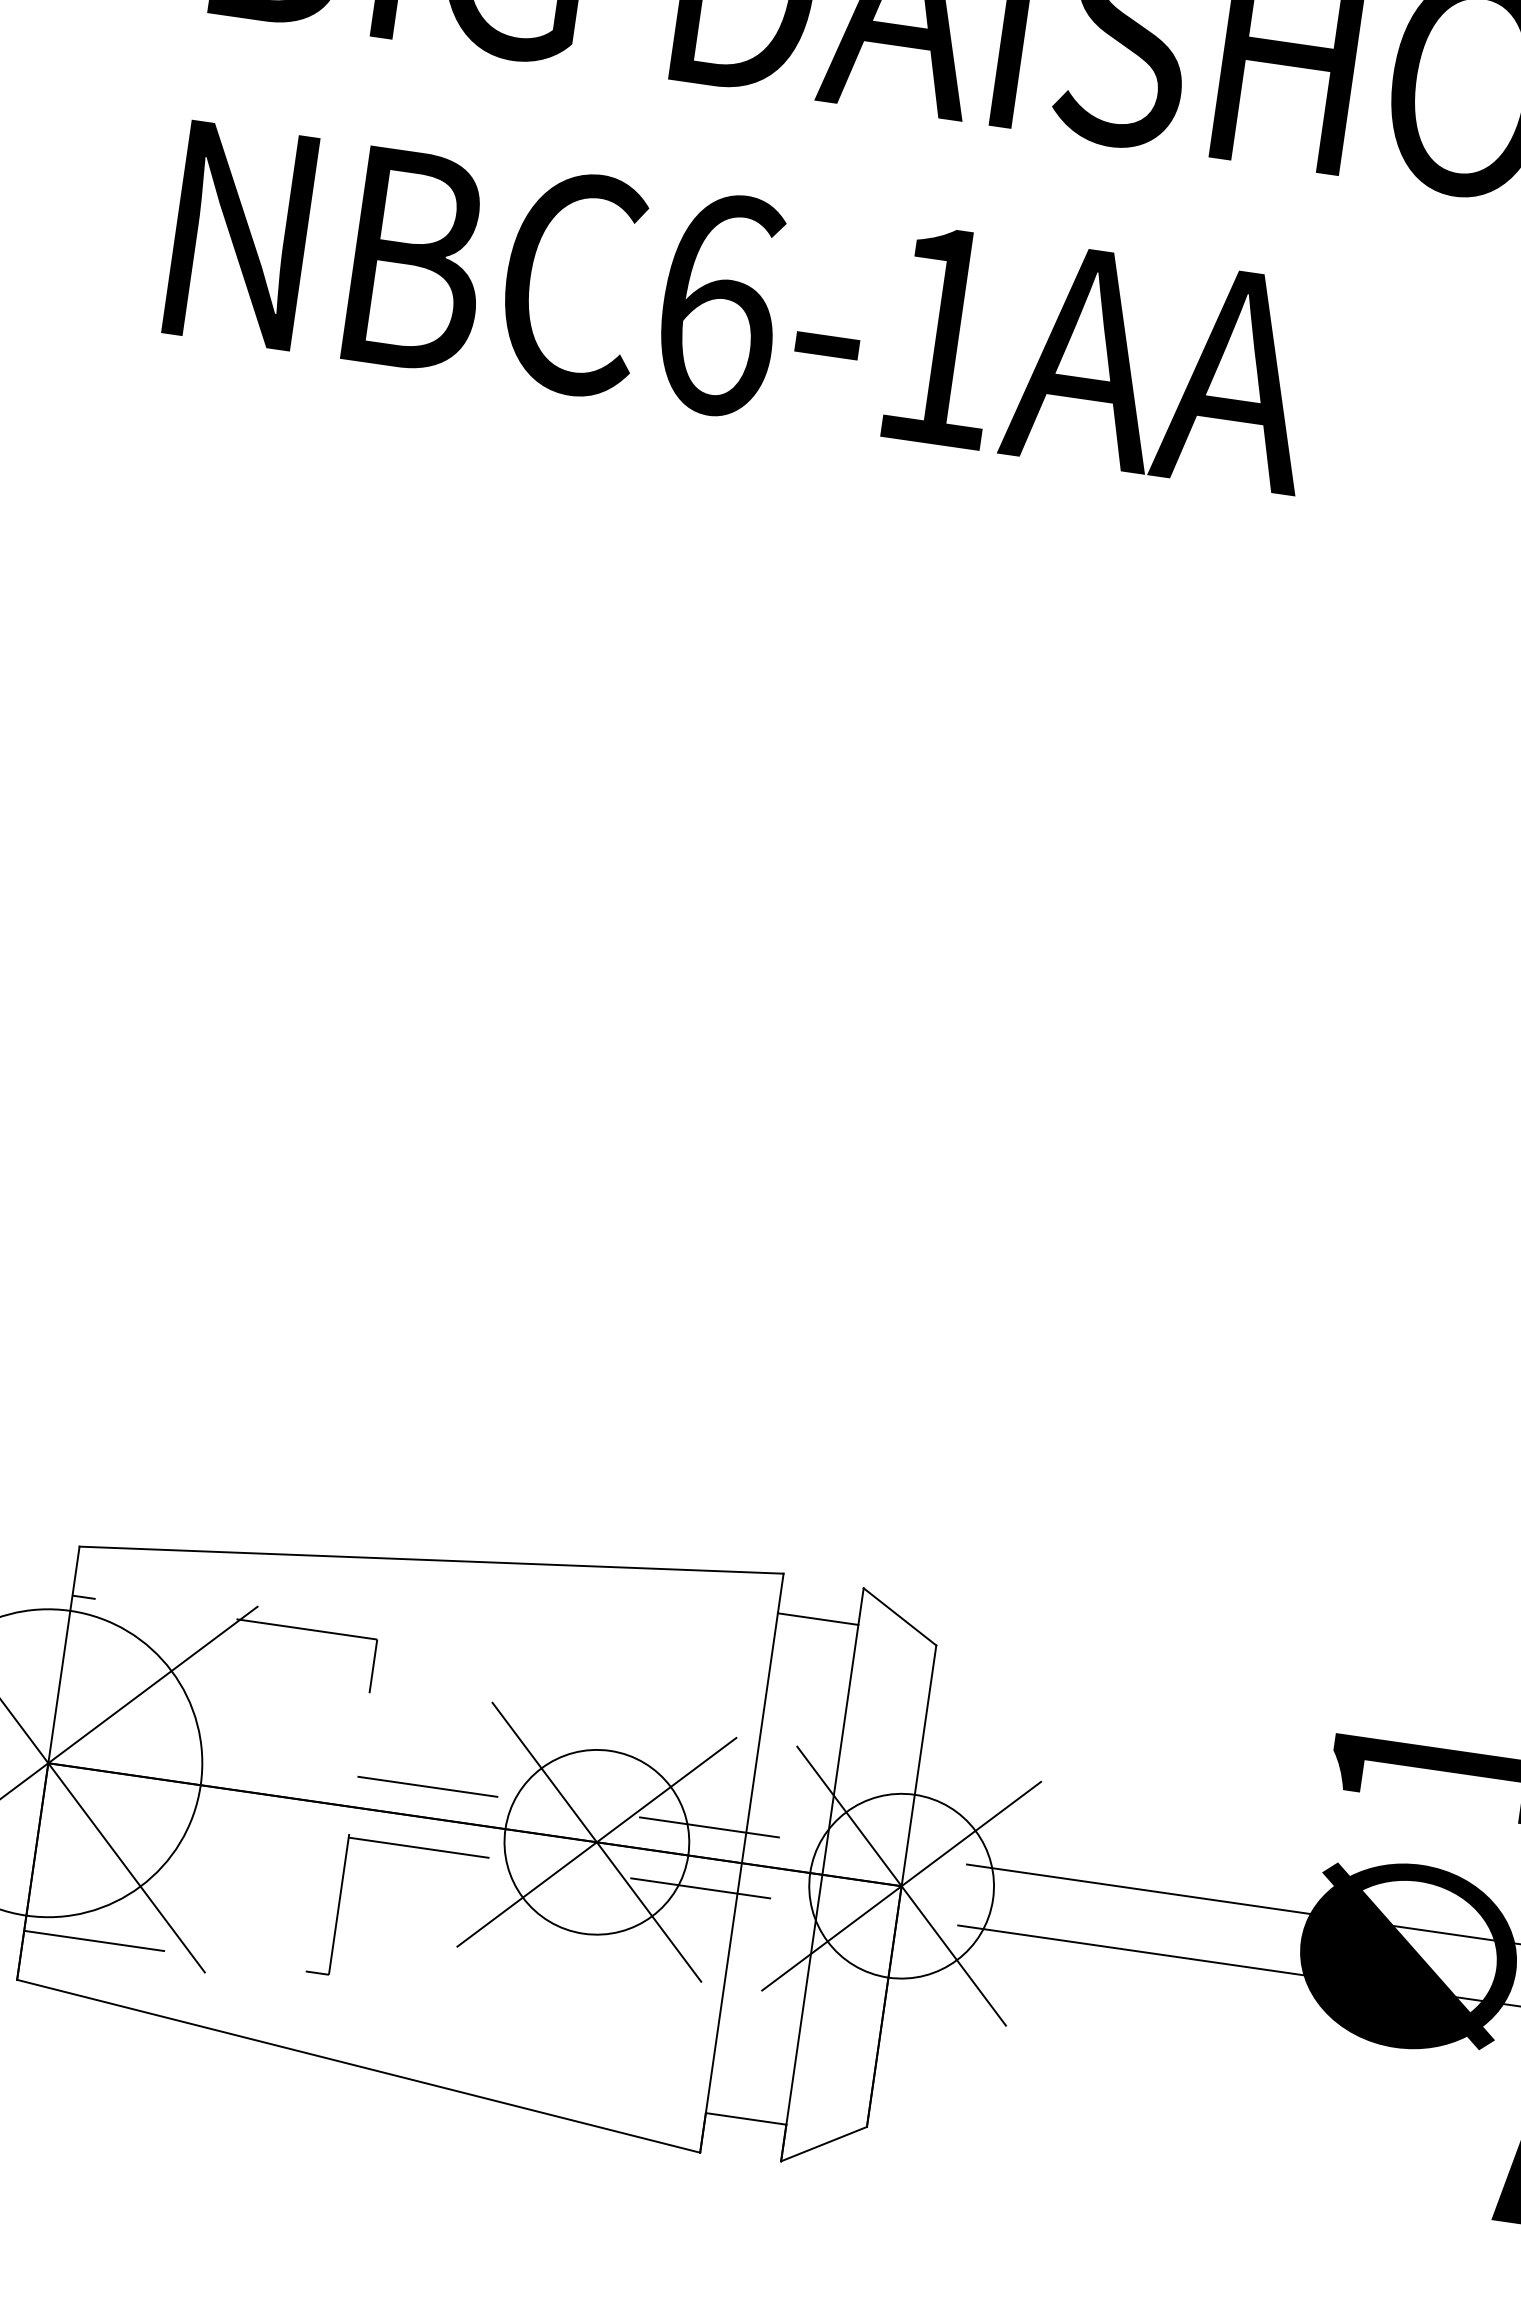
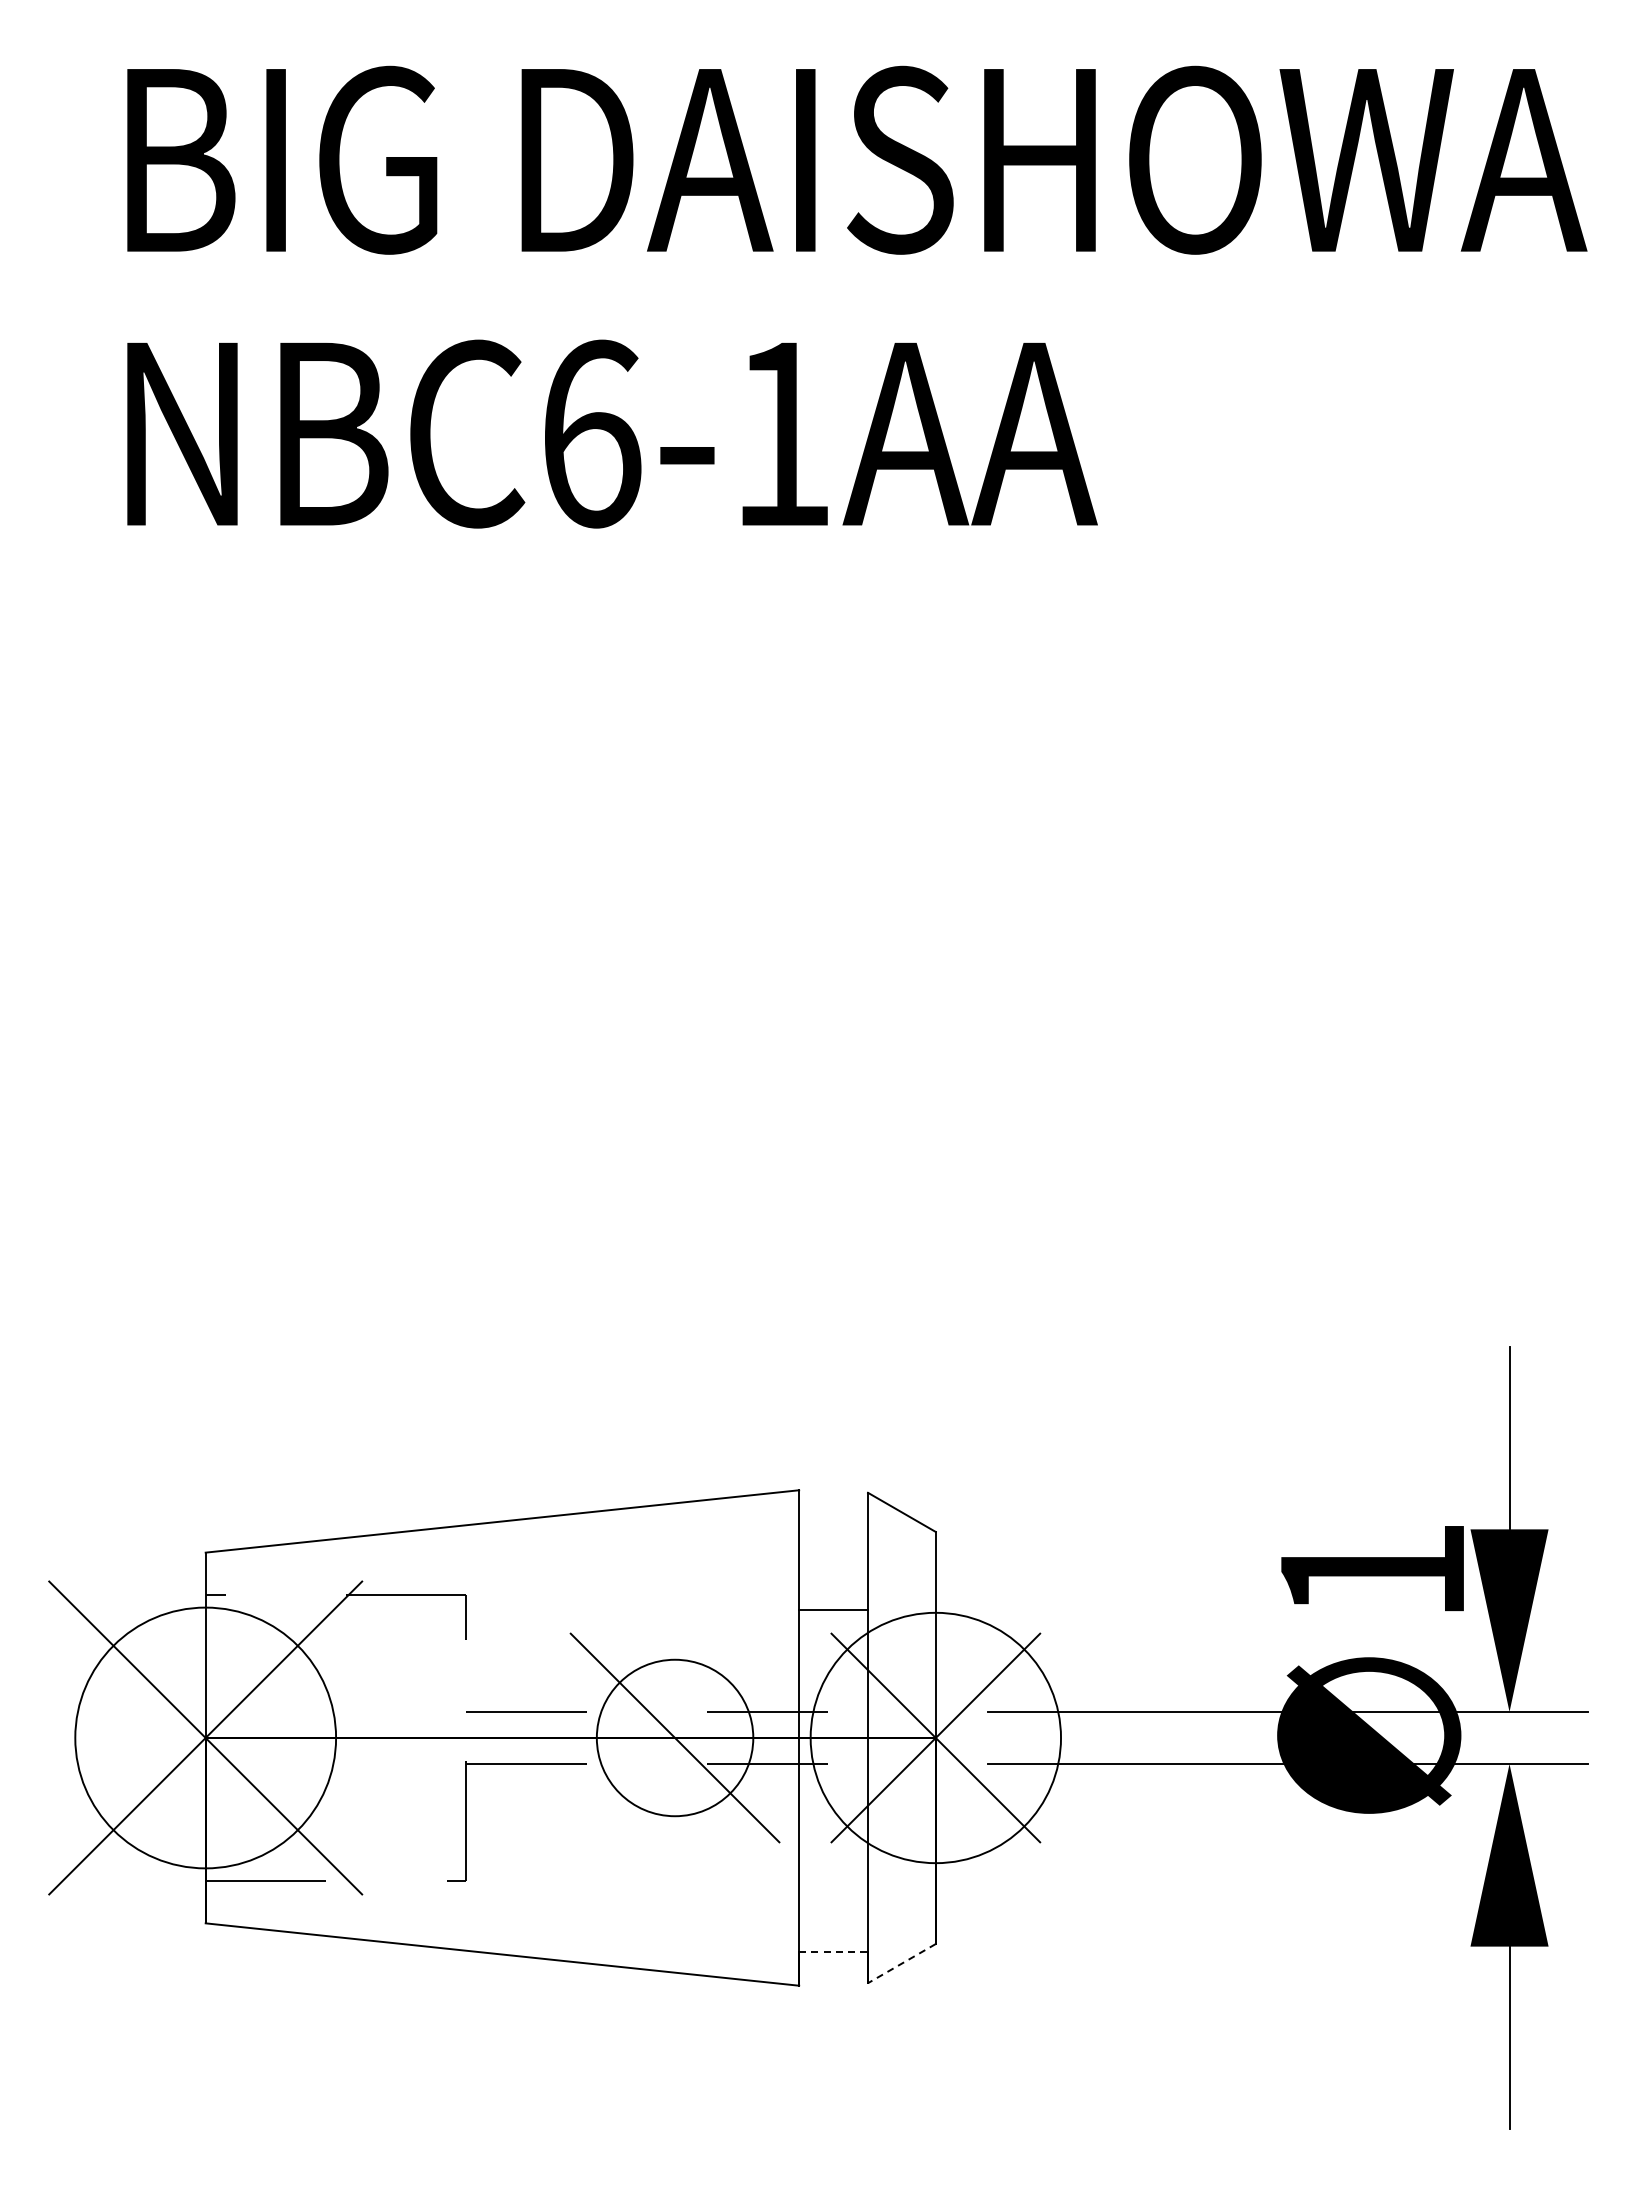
line: (817, 1619) -> (833, 1610), moved
line: (596, 1841) -> (674, 1737), removed
circle: (901, 1885) -> (935, 1737), size x1.6
line: (747, 2118) -> (834, 1951), solid -> dashed
line: (823, 2143) -> (901, 1963), solid -> dashed

